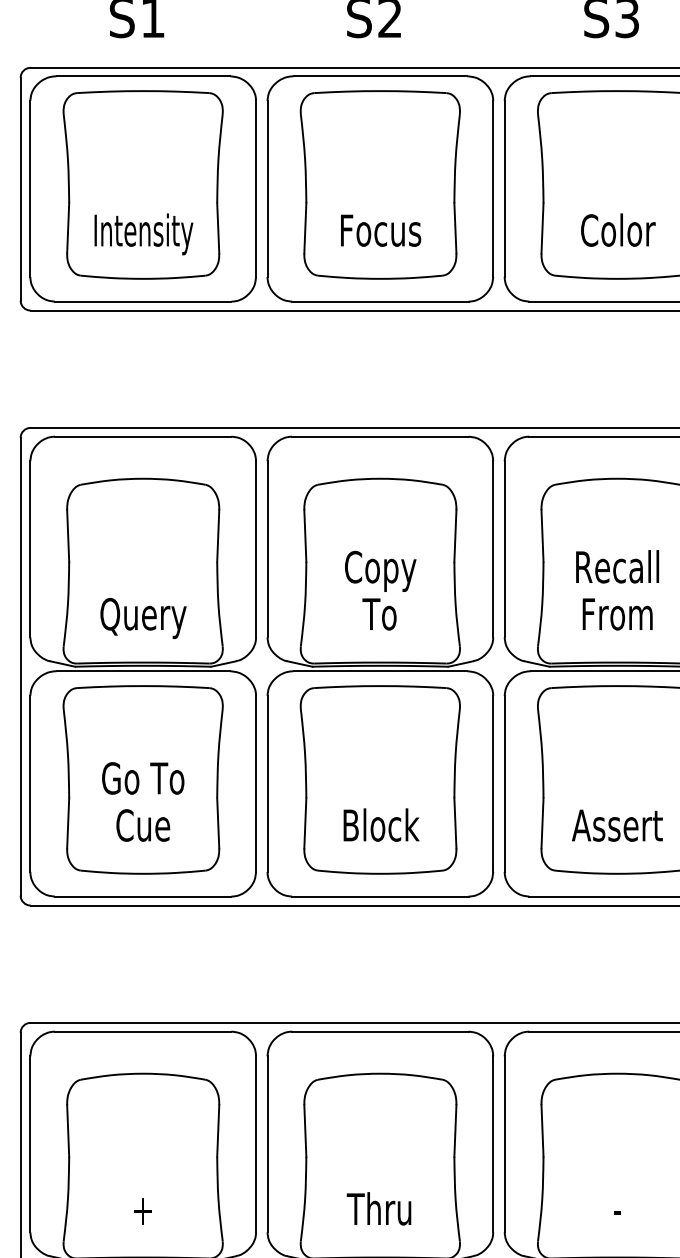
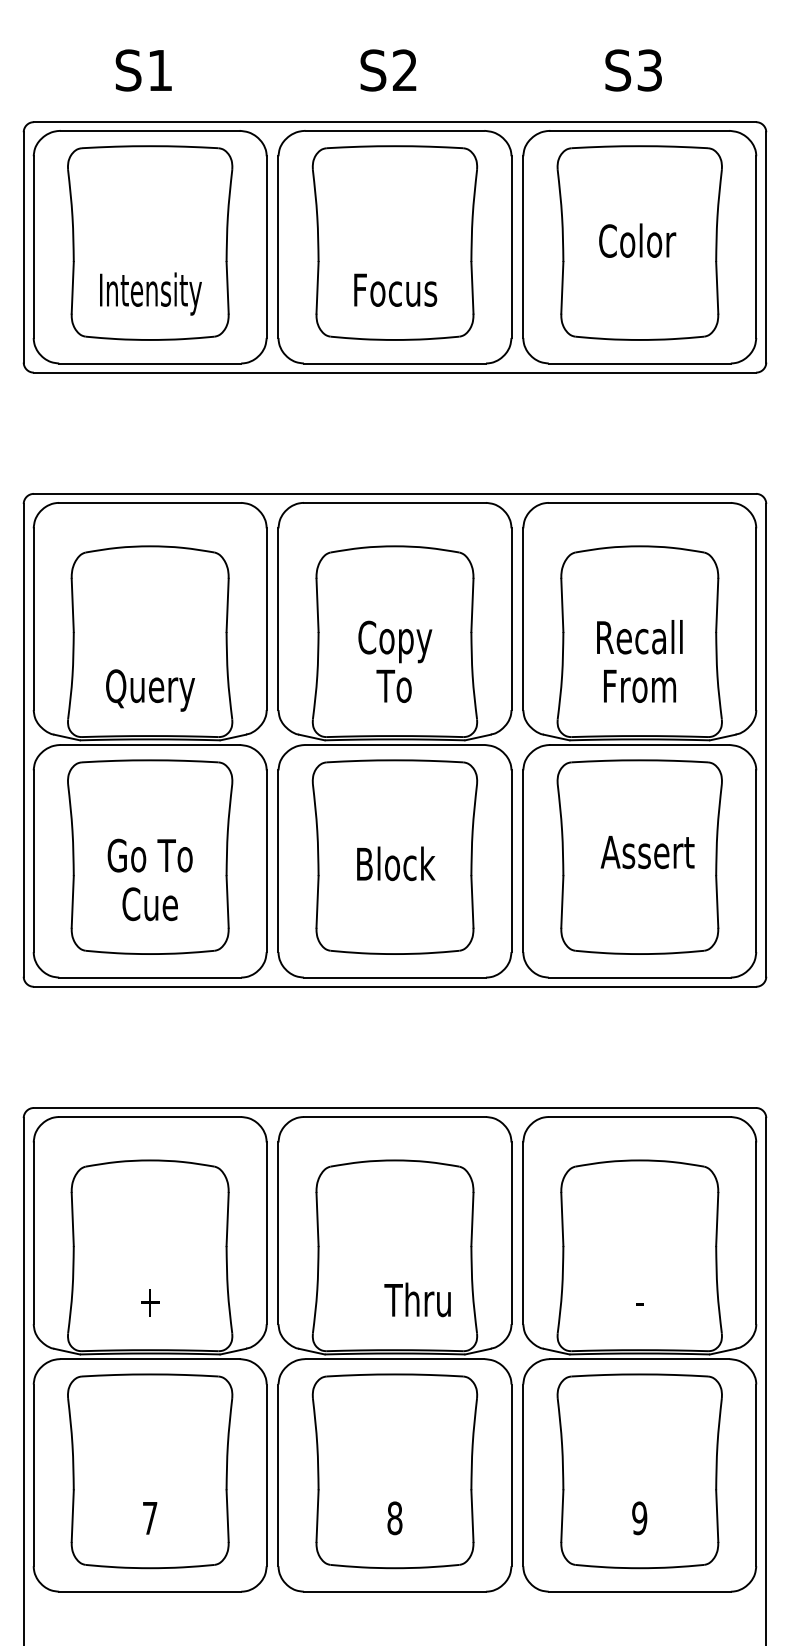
text: (618, 229) -> (637, 240), moved
text: (381, 824) -> (396, 863), moved
text: (617, 825) -> (647, 852), moved
text: (378, 1208) -> (417, 1299), moved

